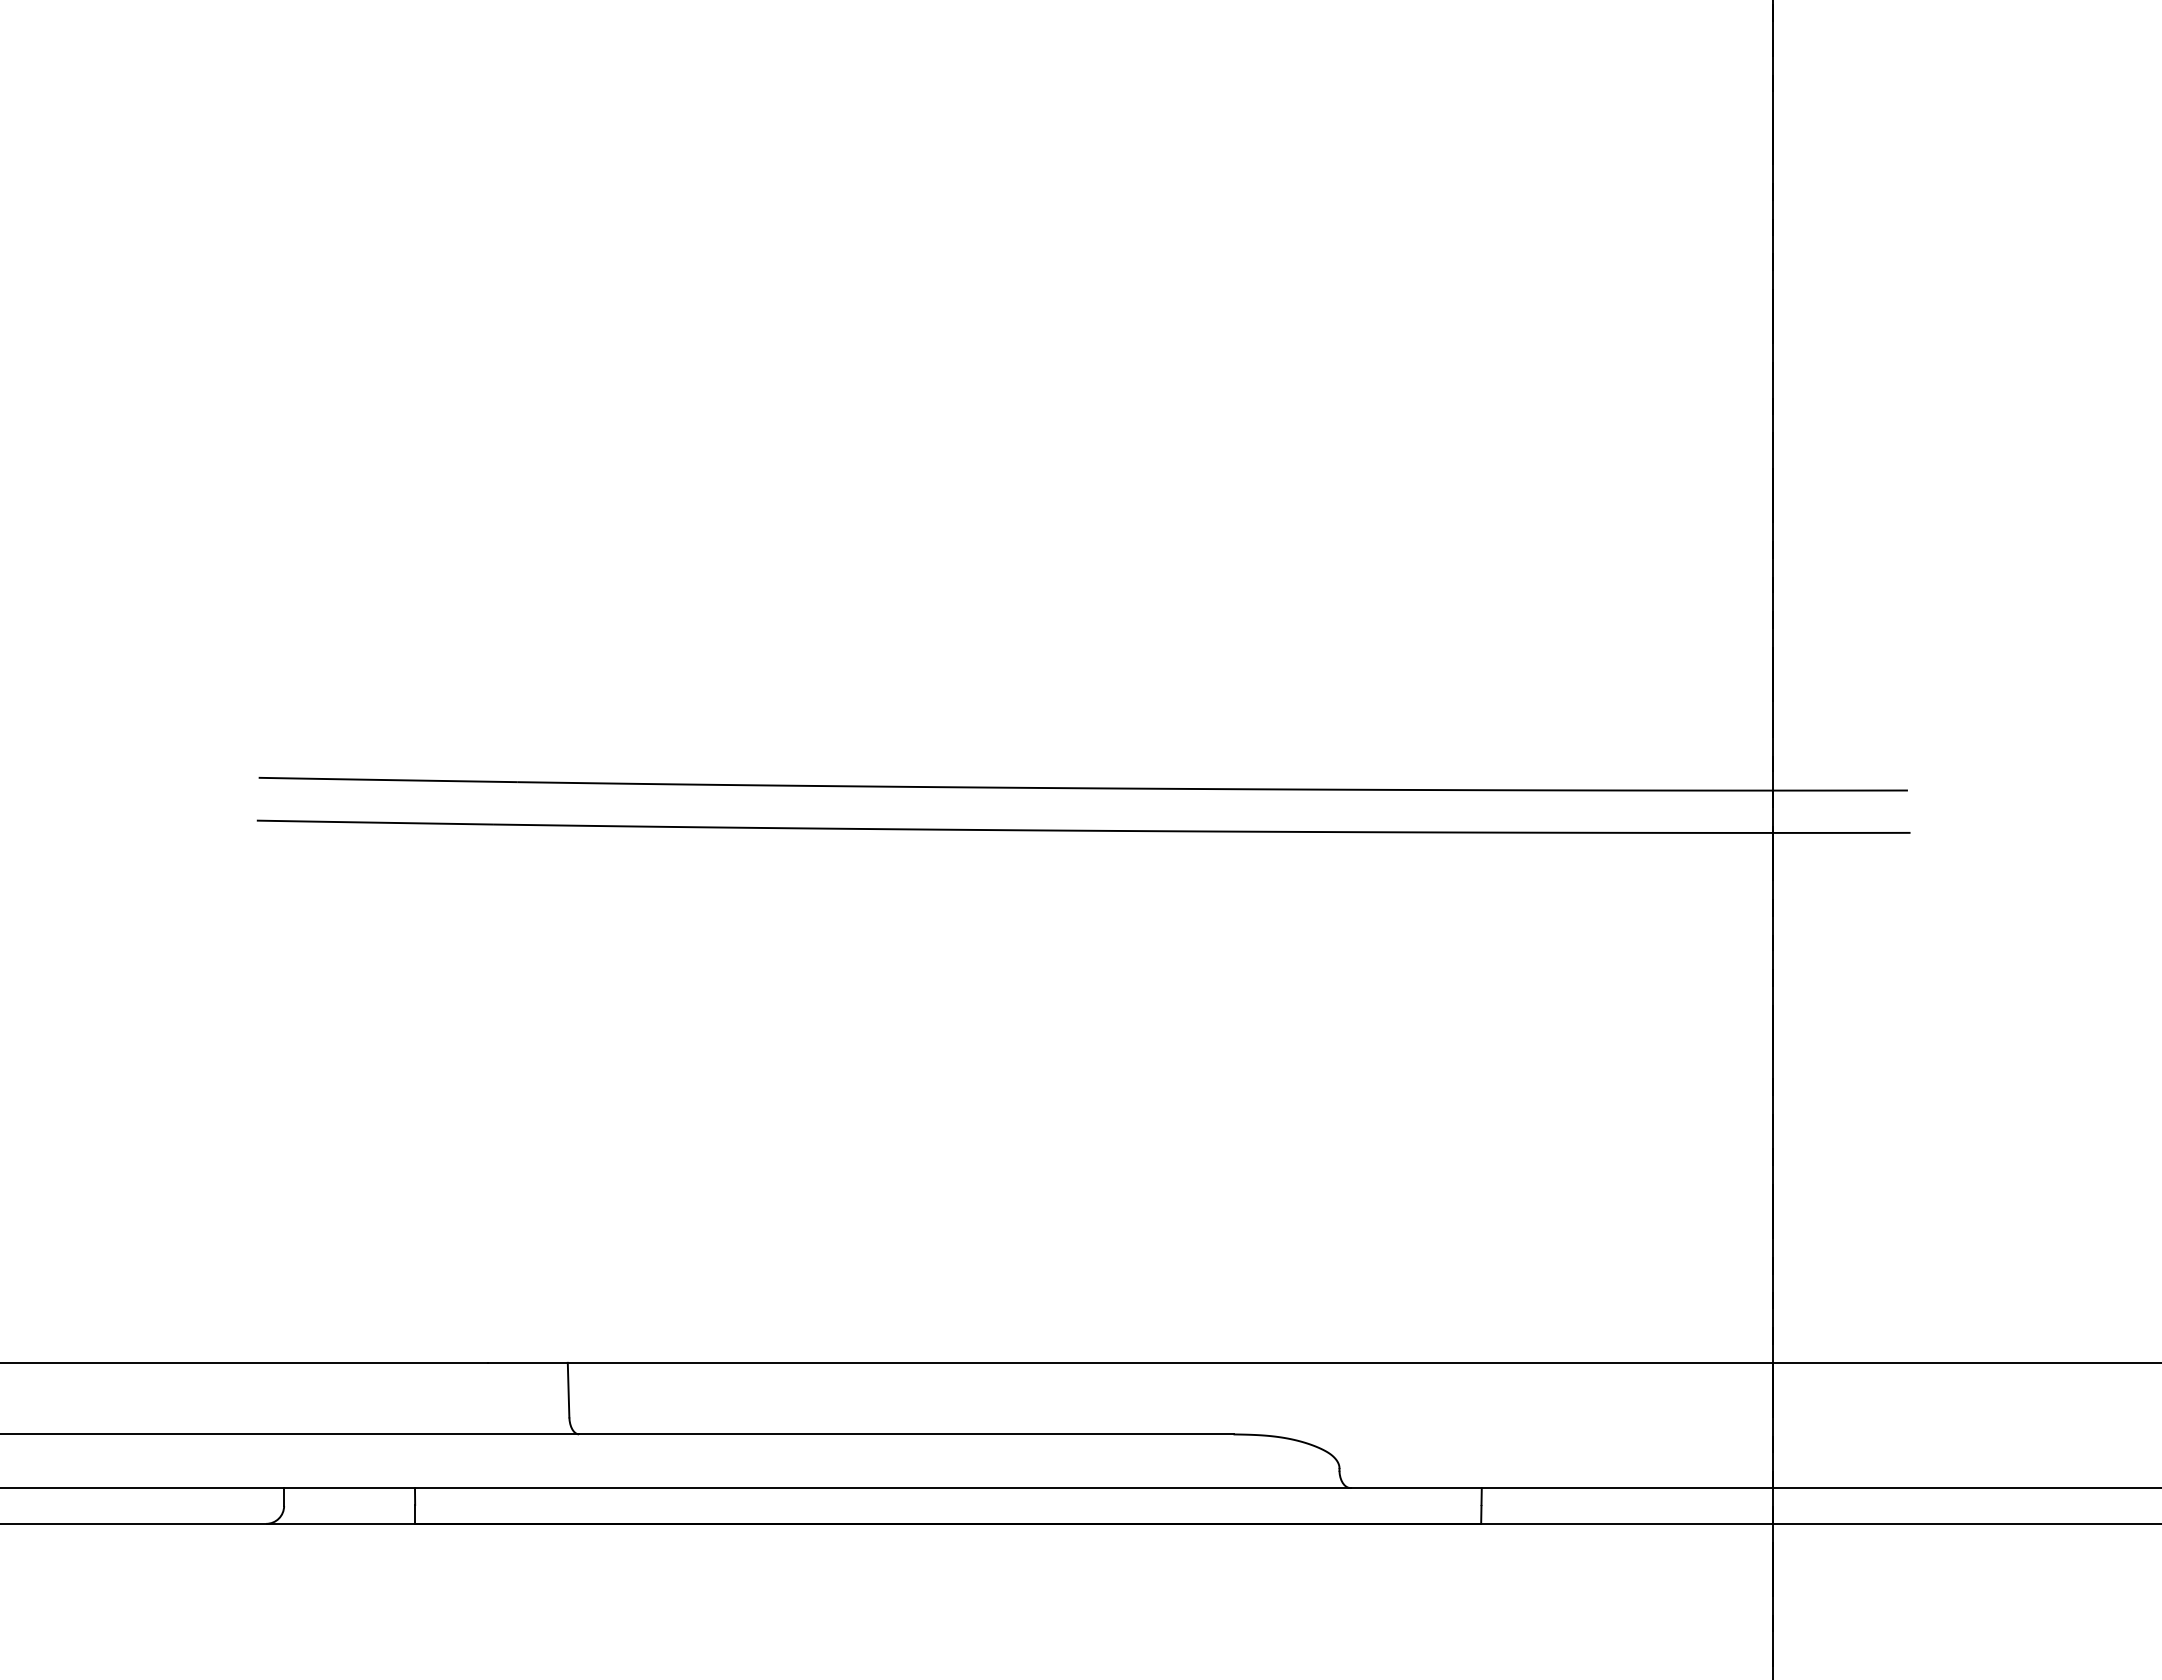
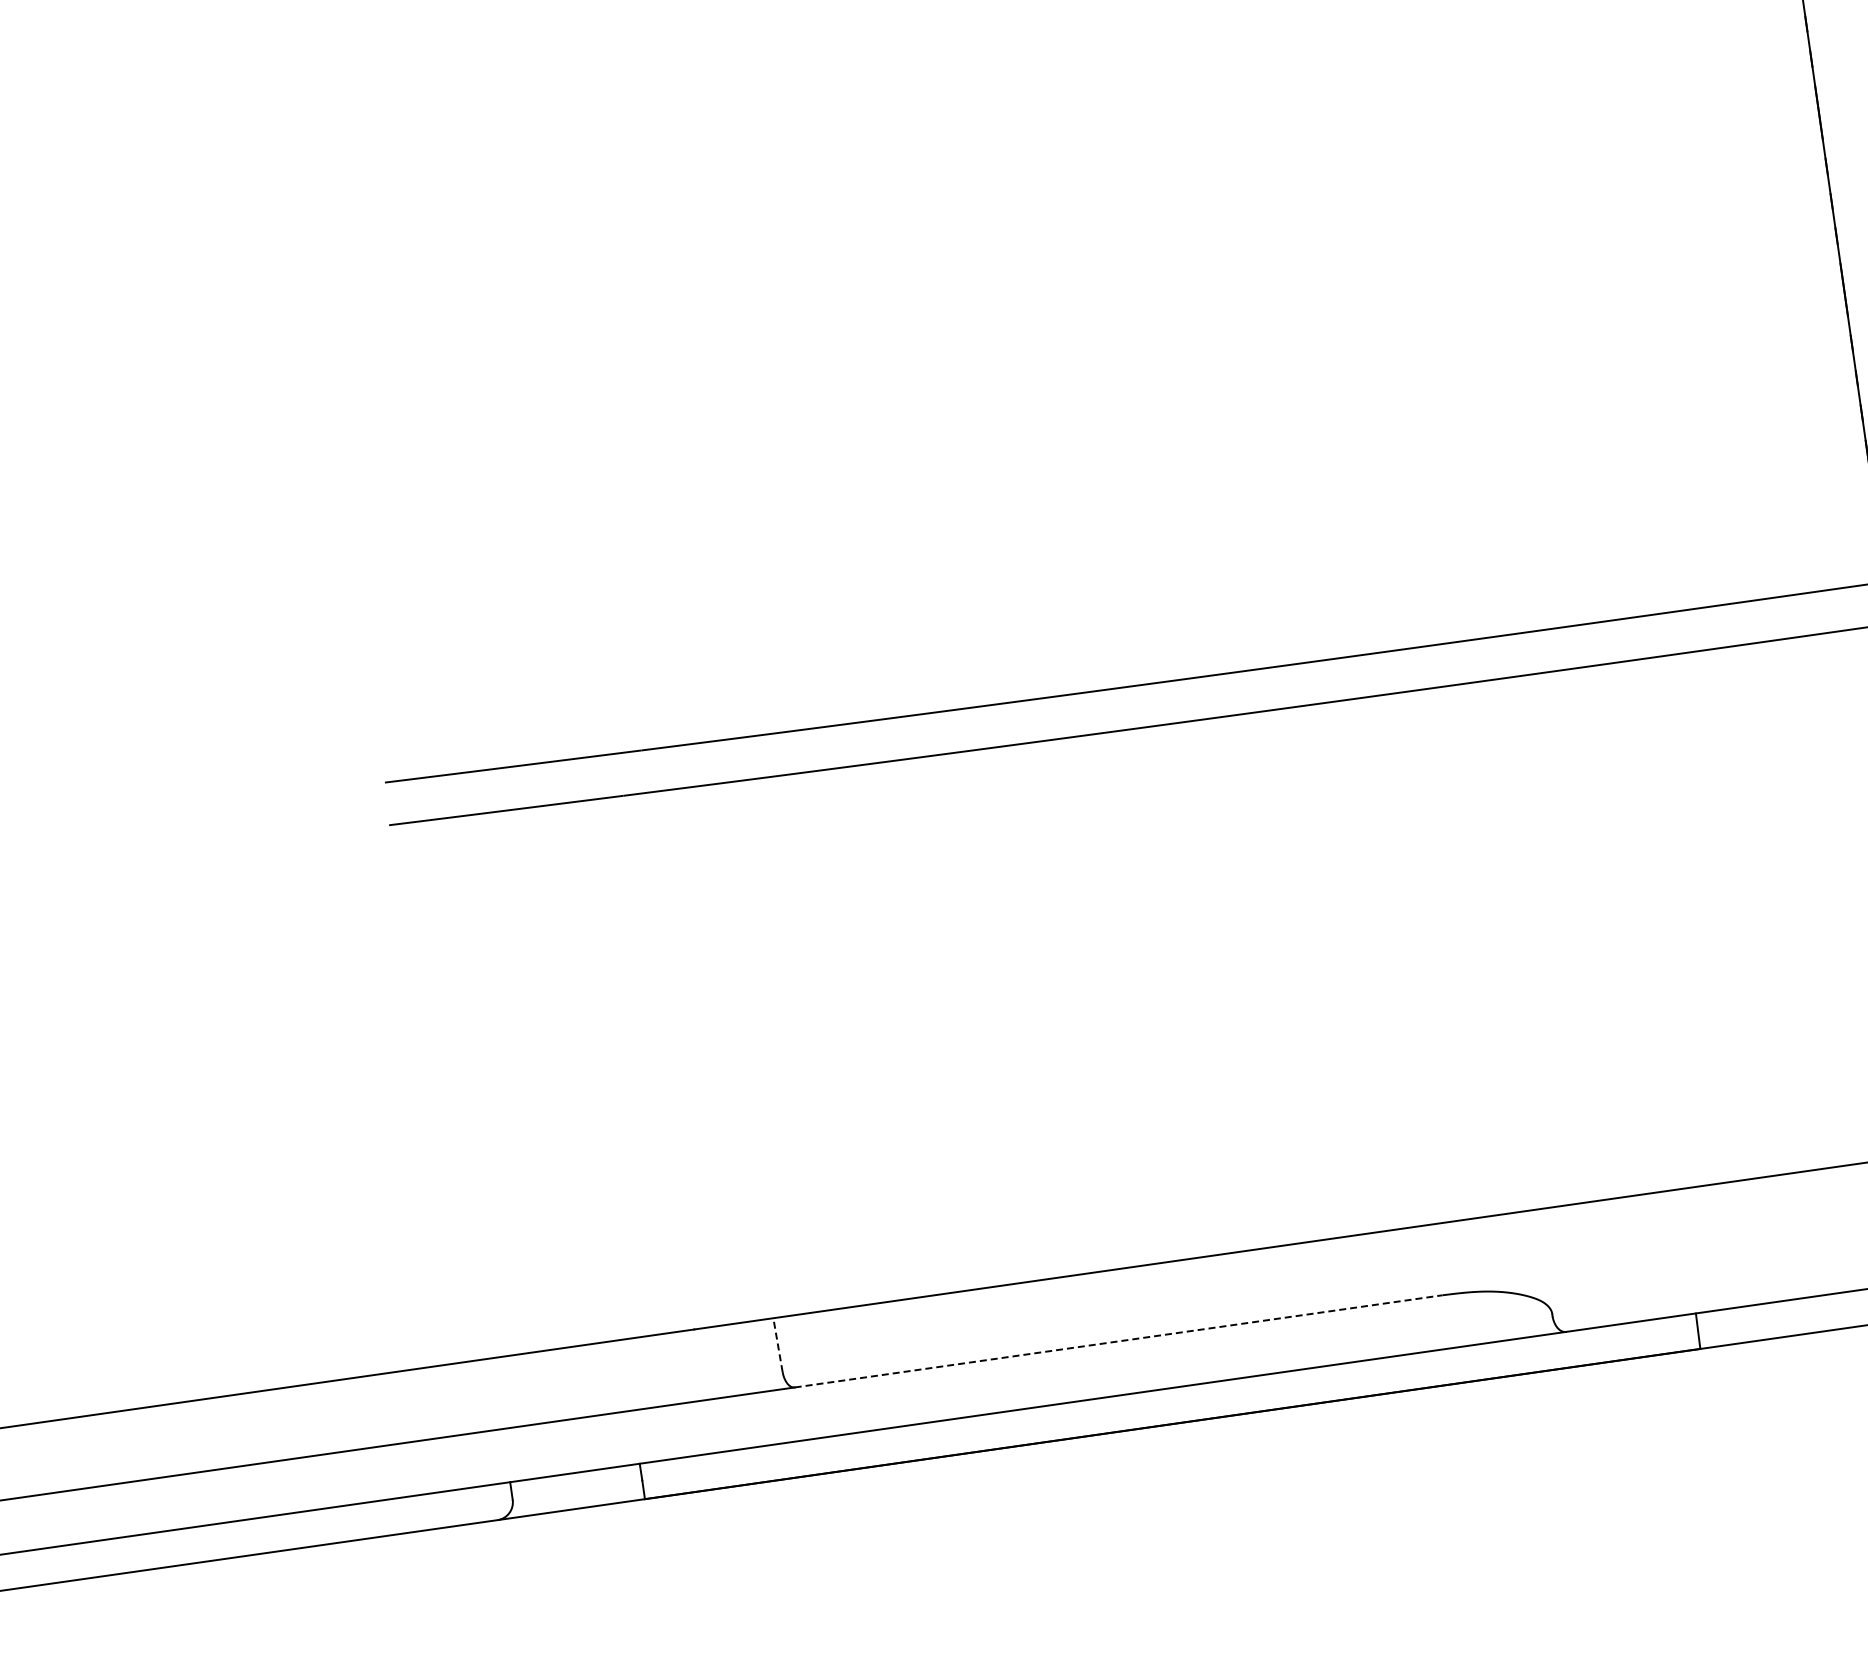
line: (568, 1389) -> (777, 1344), solid -> dashed
line: (906, 1434) -> (1118, 1341), solid -> dashed

